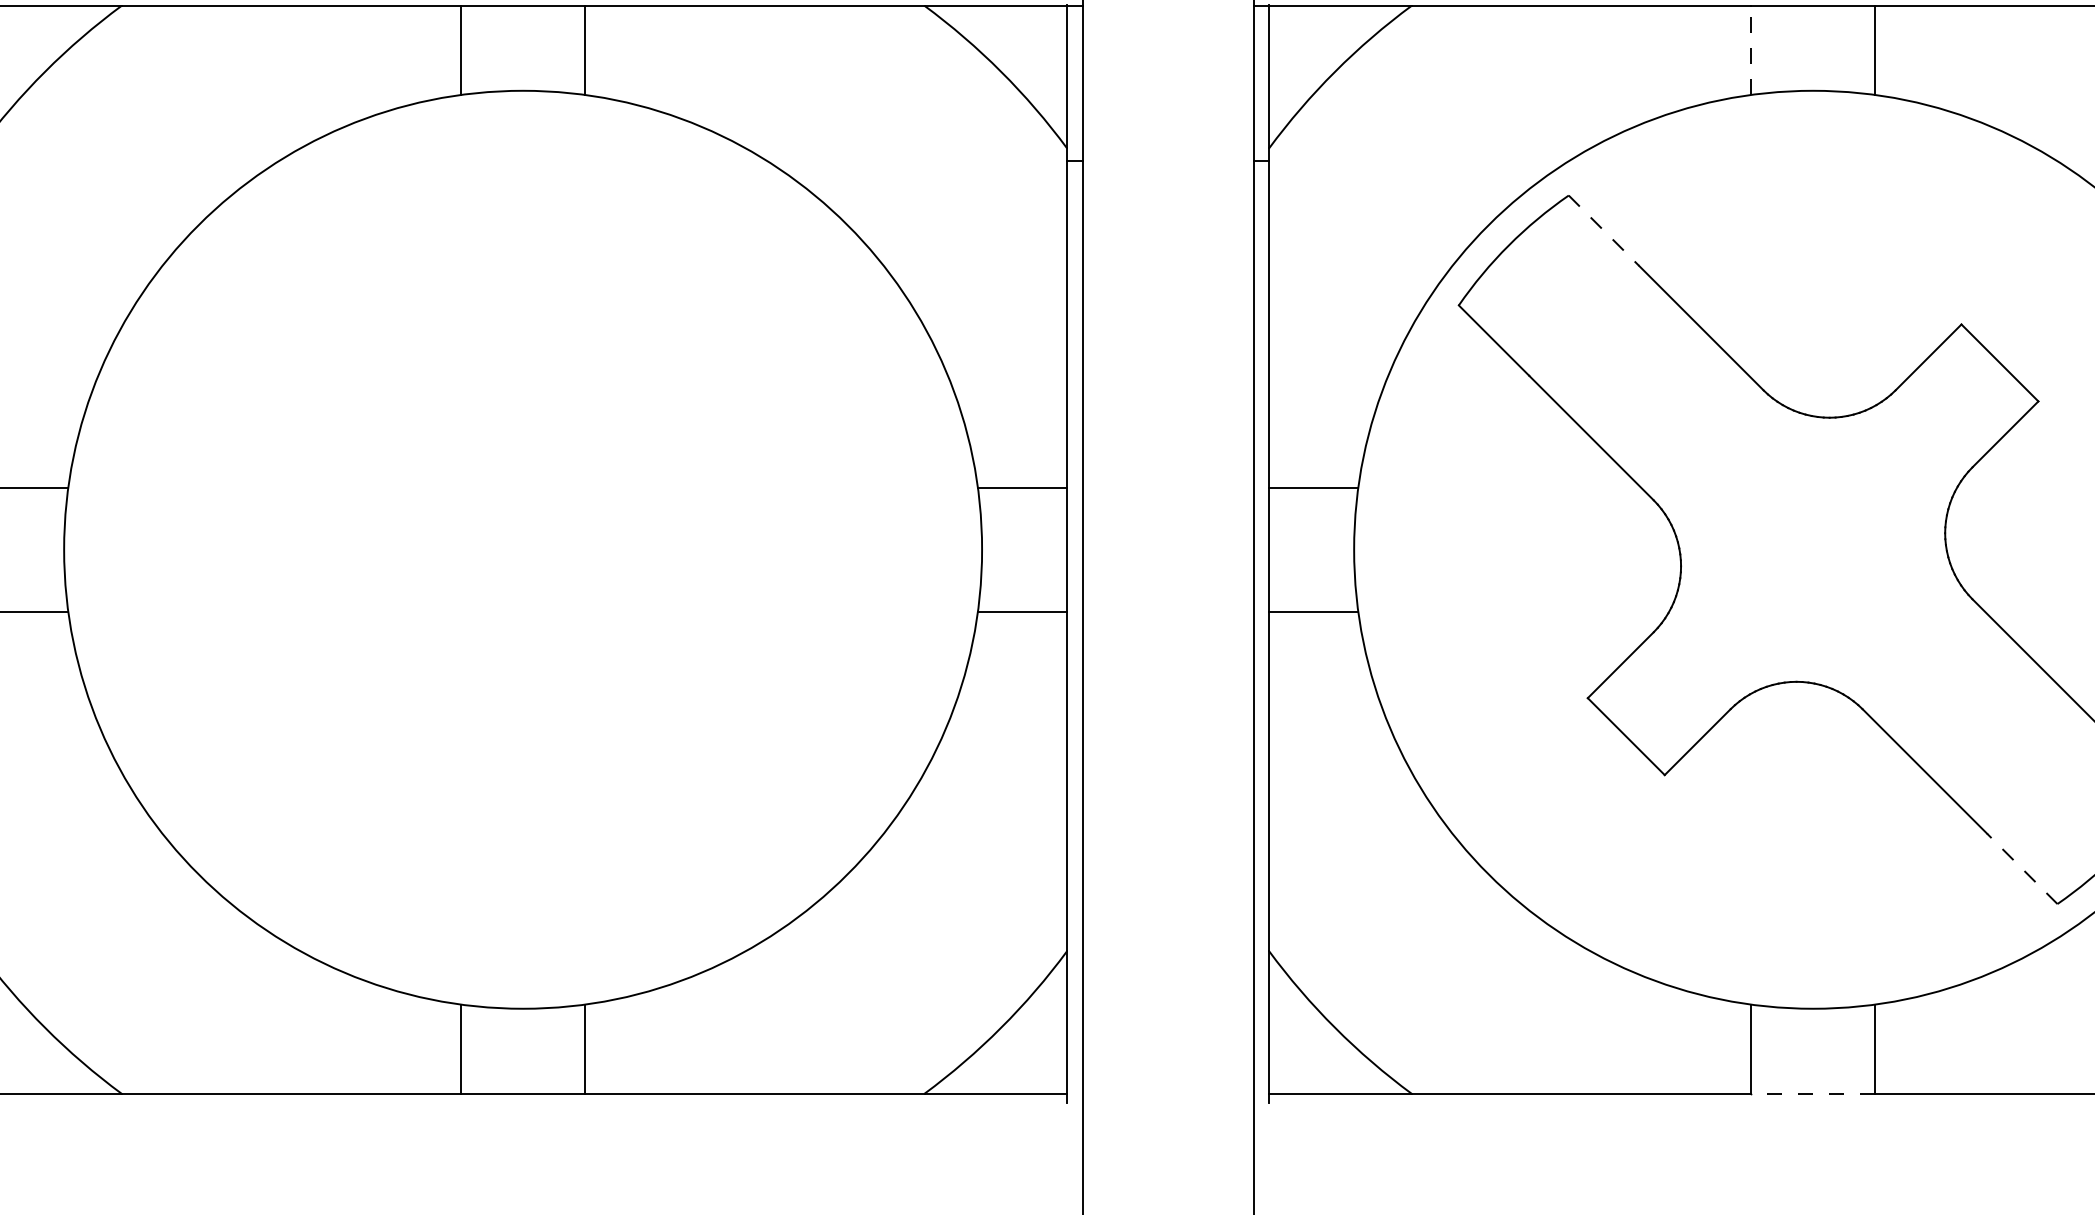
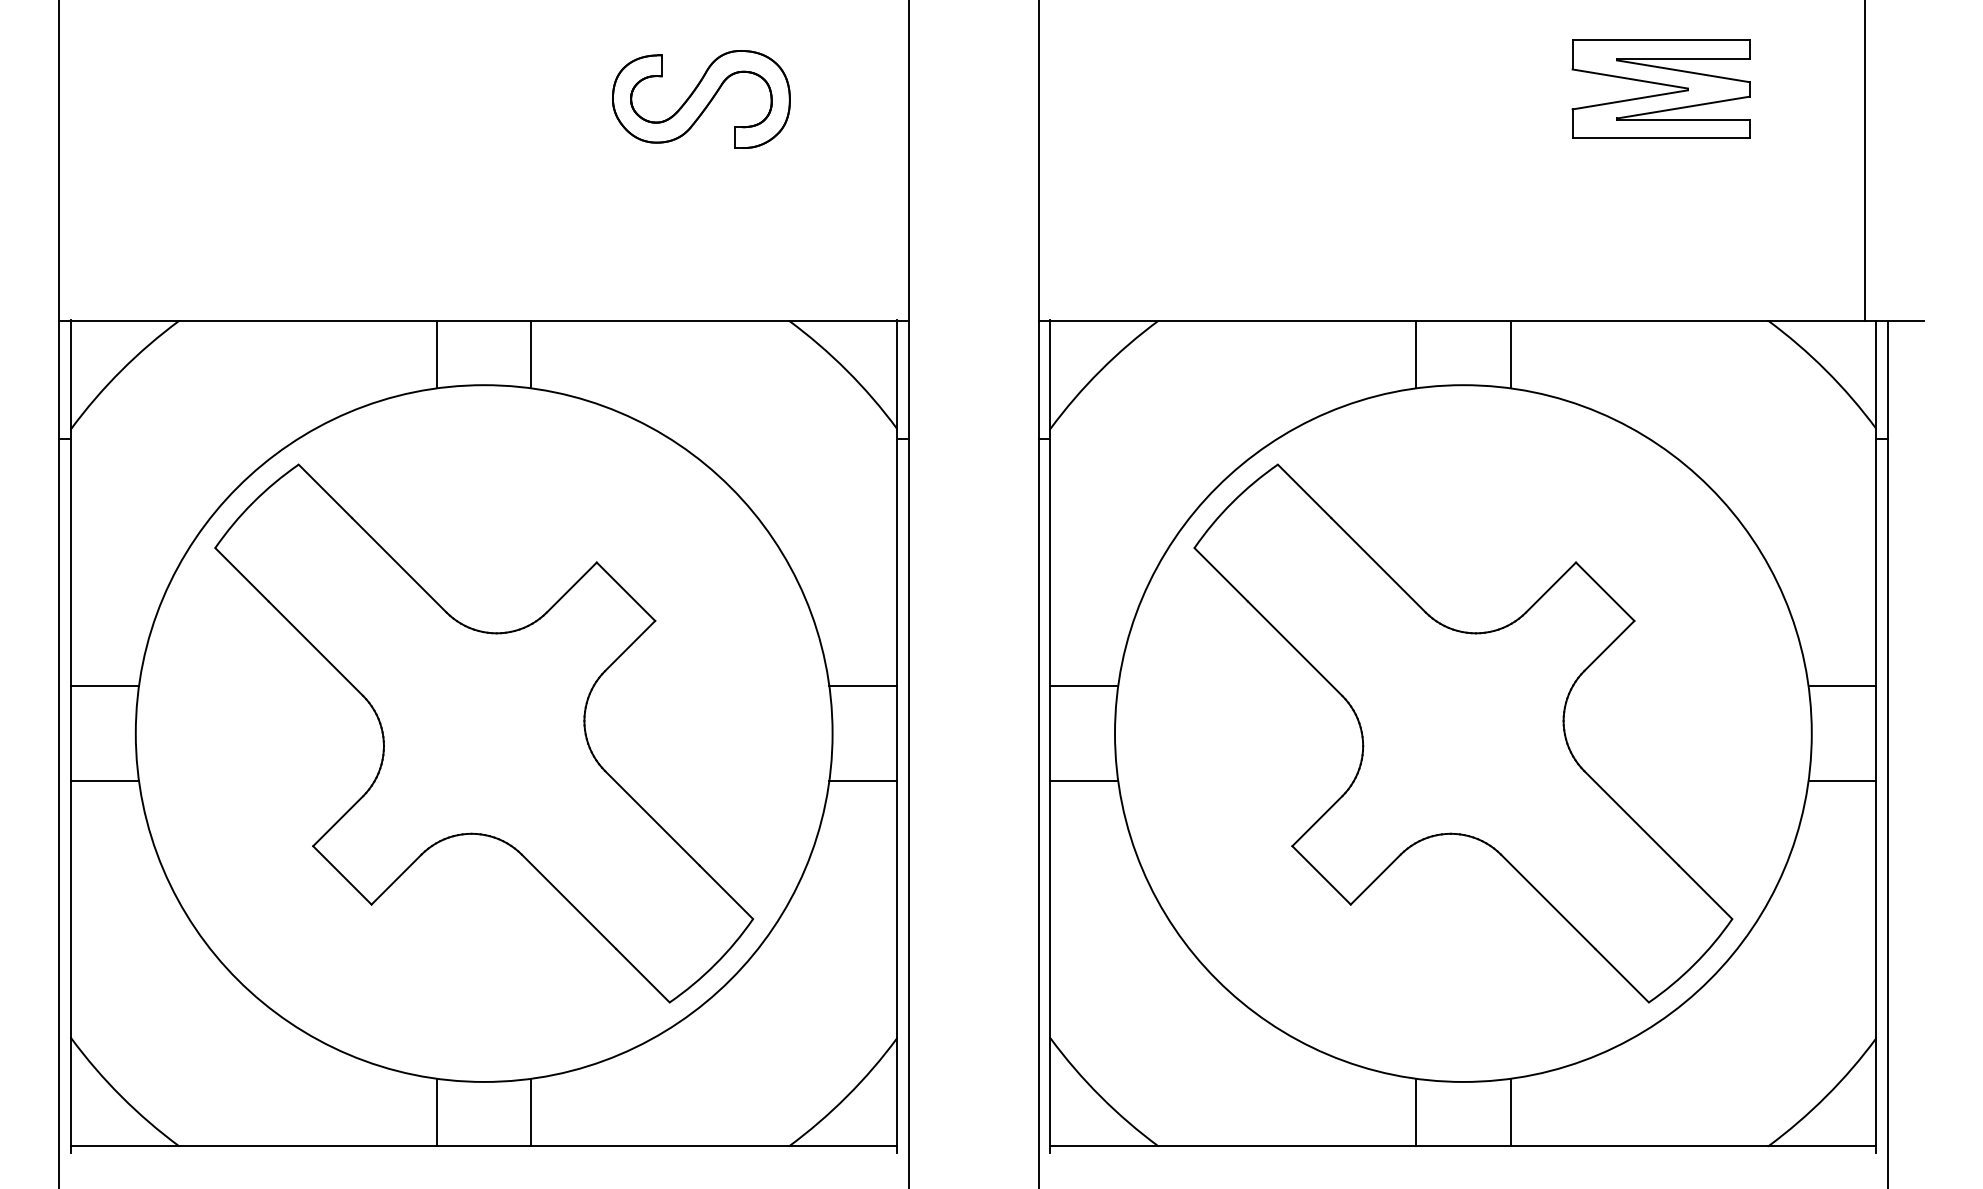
line: (1751, 50) -> (1416, 354), dashed -> solid
line: (1603, 230) -> (1304, 491), dashed -> solid
part: (523, 549) -> (484, 733), added
line: (2022, 868) -> (1622, 975), dashed -> solid
line: (1811, 1093) -> (1462, 1146), dashed -> solid

